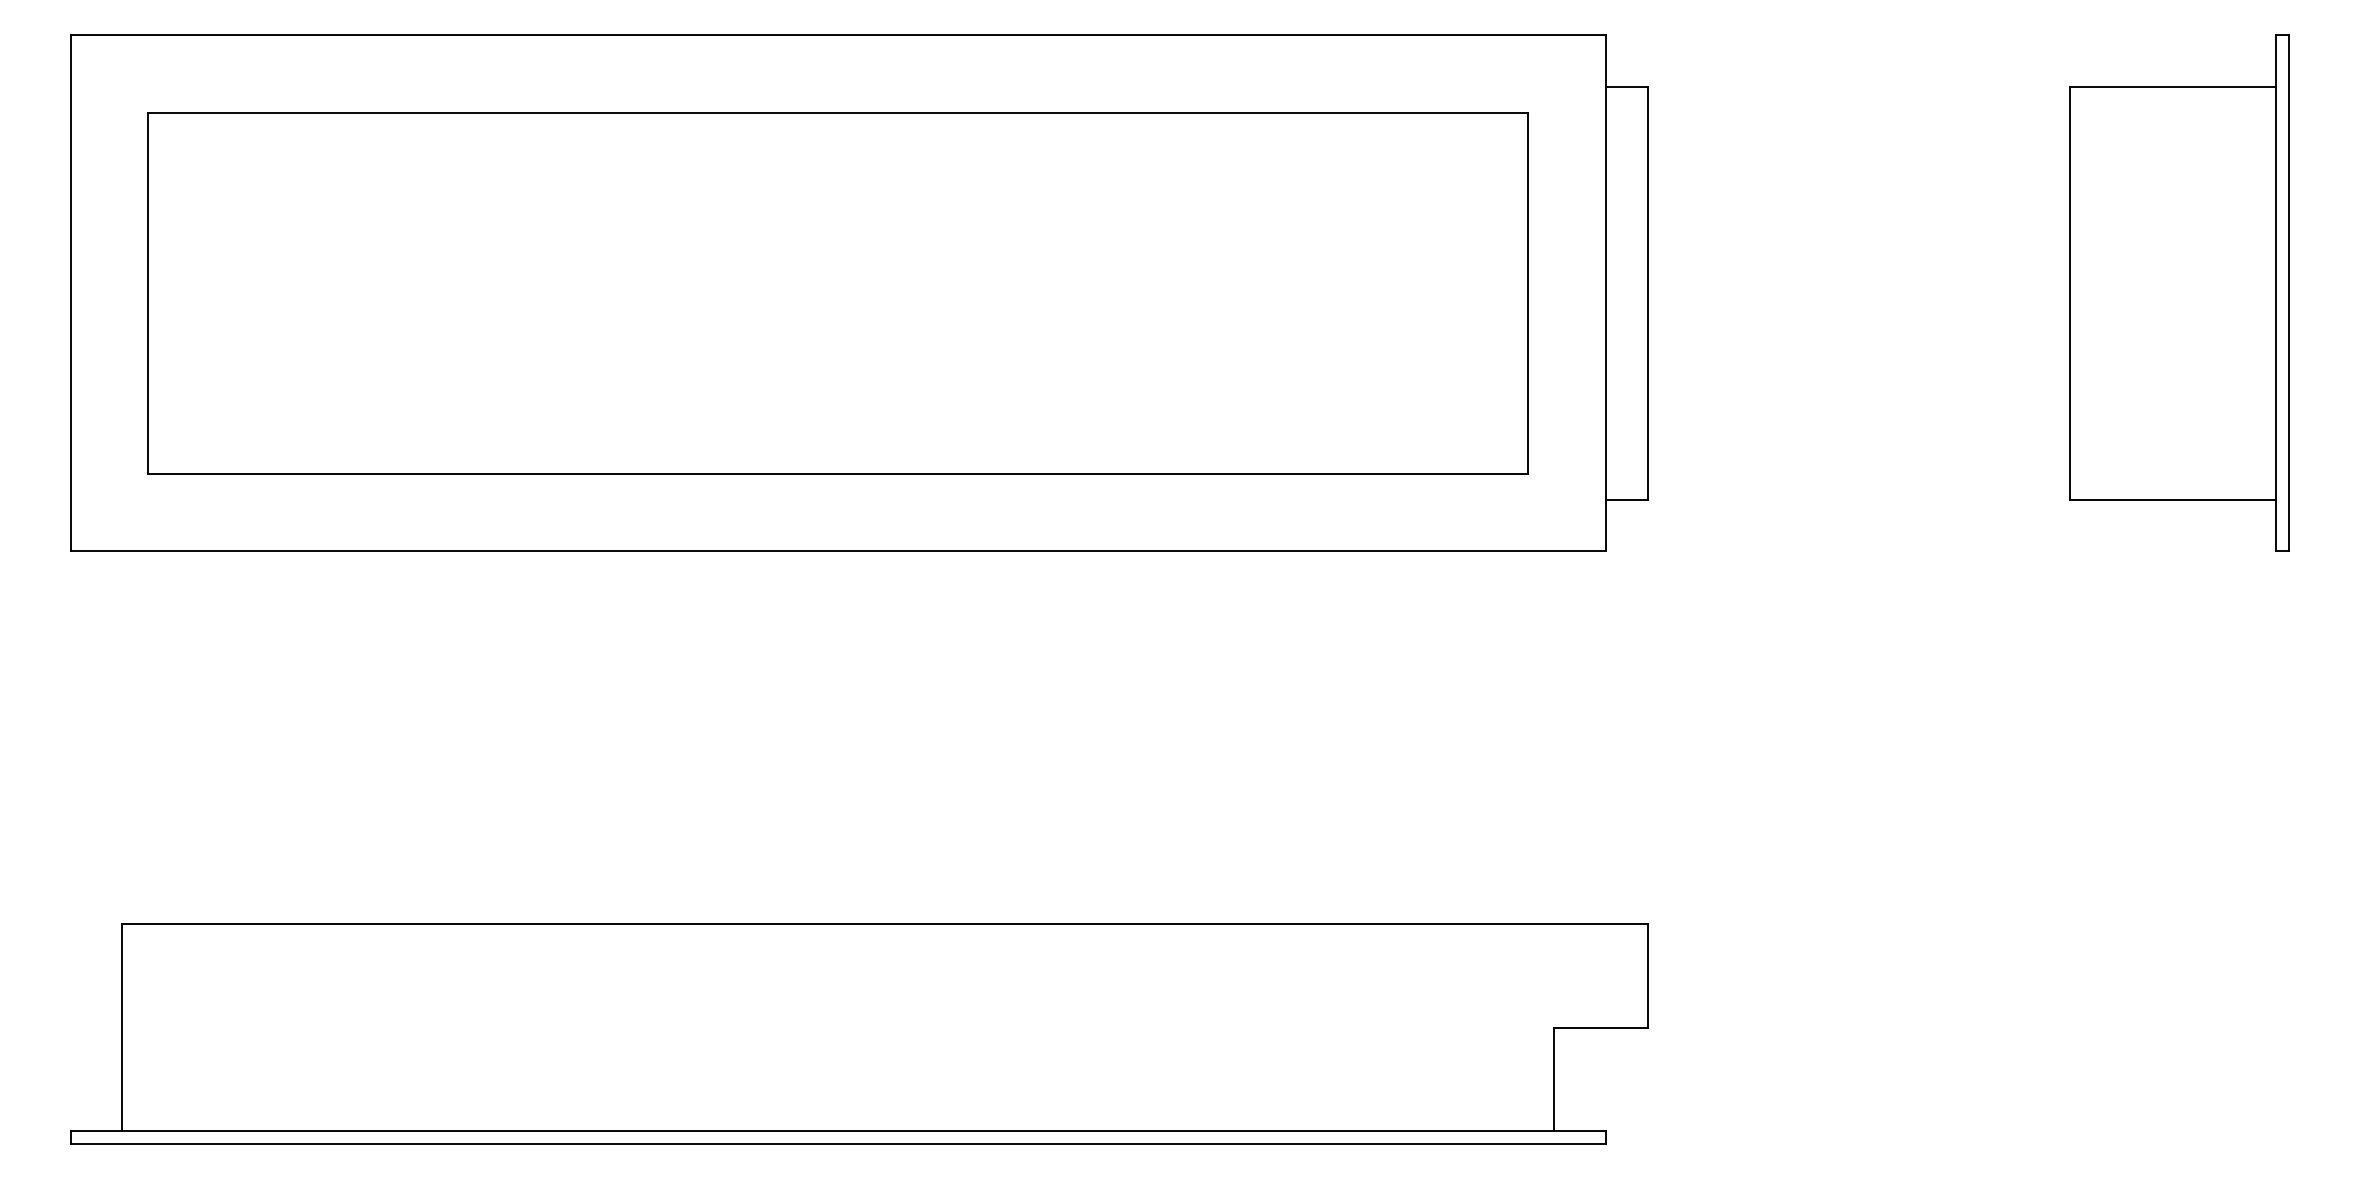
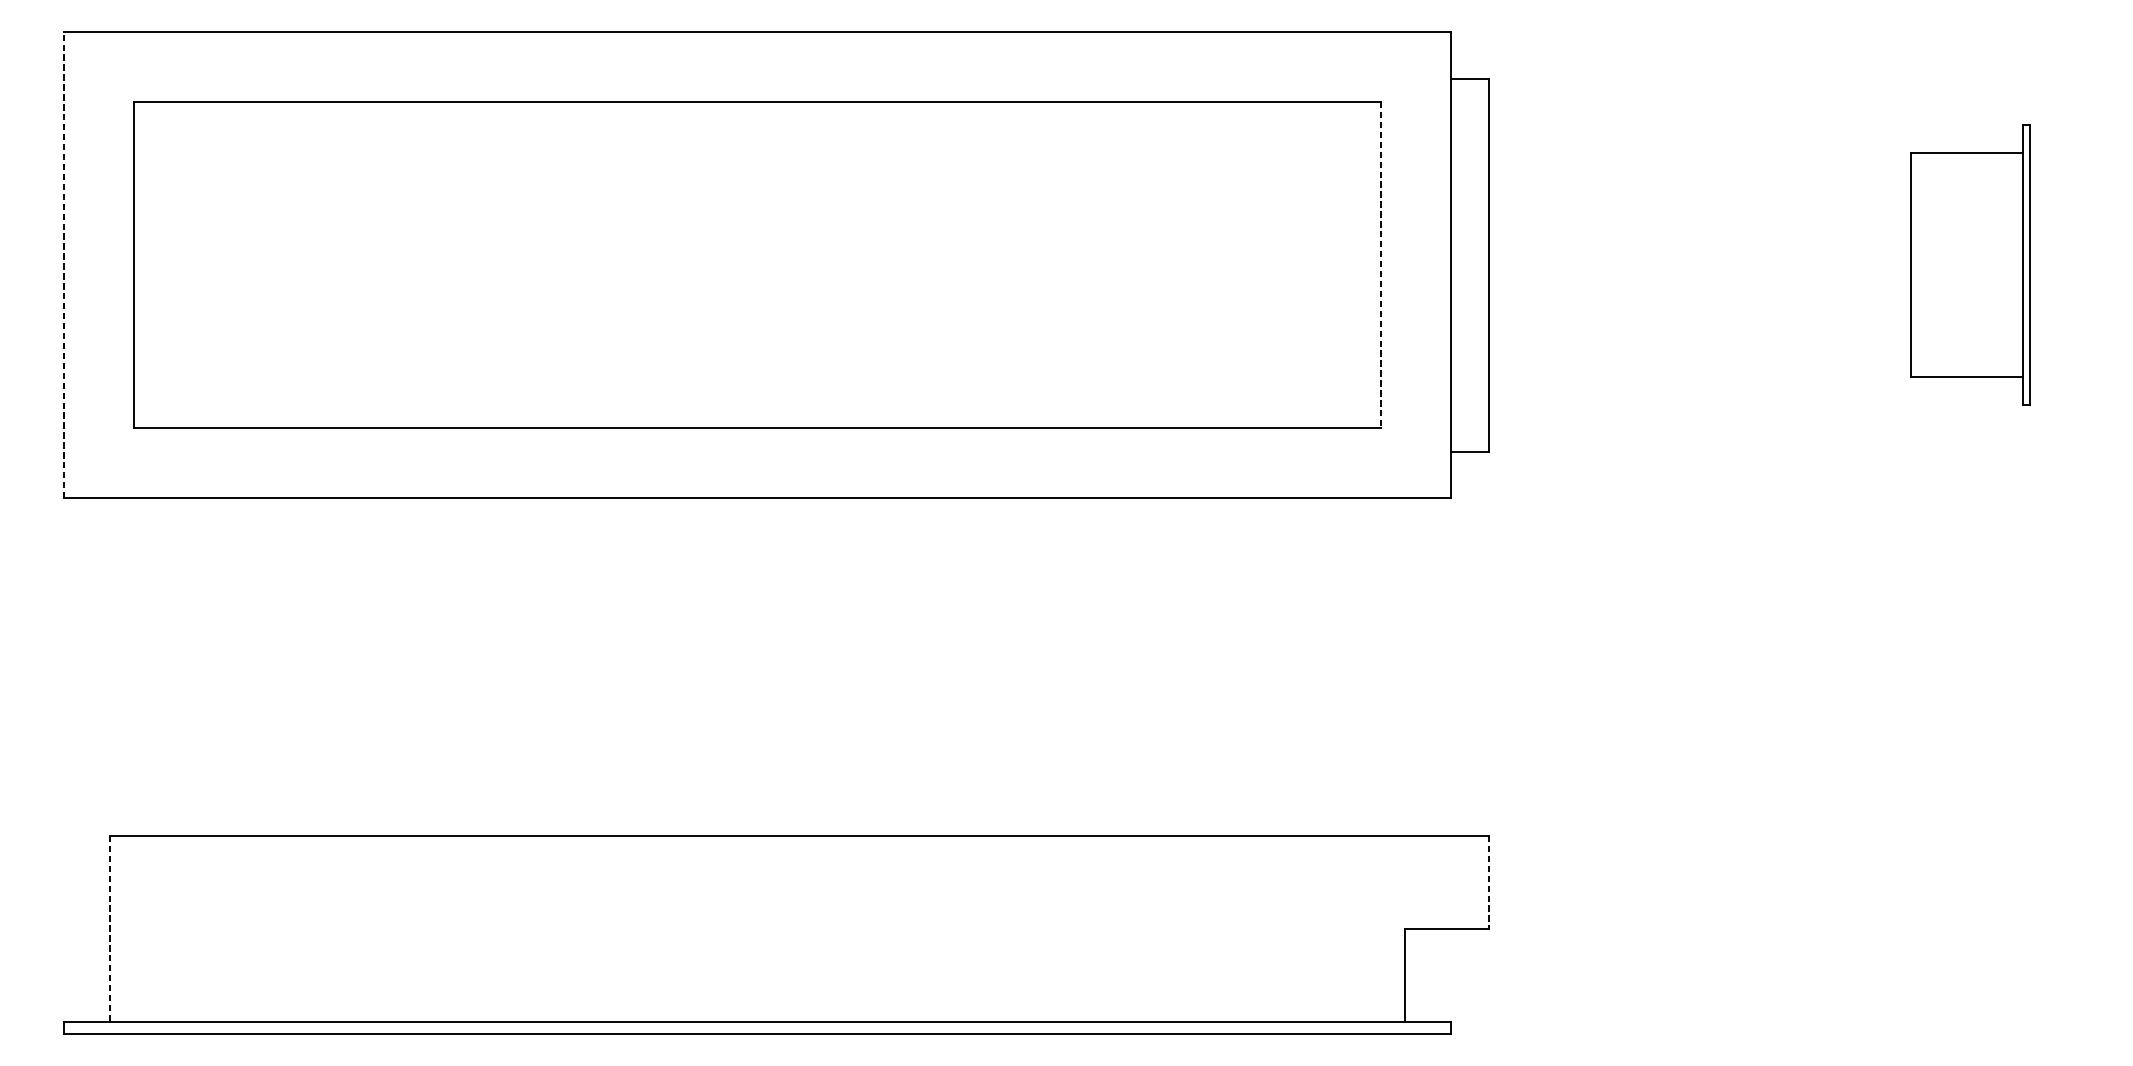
part: (2179, 292) -> (1970, 264), size x0.6
line: (70, 293) -> (63, 265), solid -> dashed
line: (1528, 293) -> (1381, 265), solid -> dashed
line: (1647, 976) -> (1489, 882), solid -> dashed
line: (122, 1028) -> (110, 929), solid -> dashed

